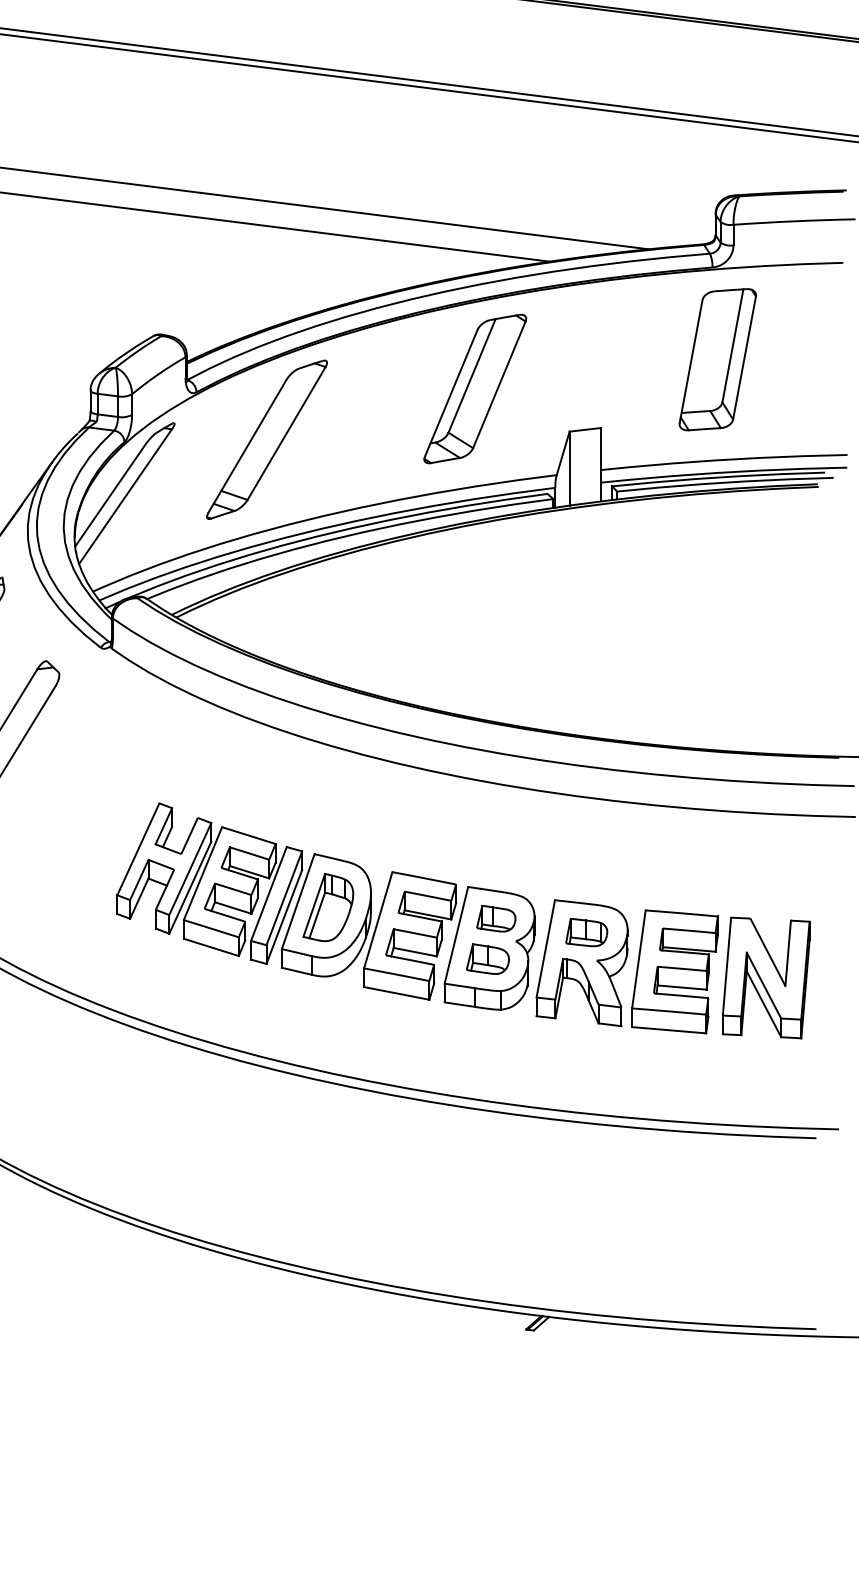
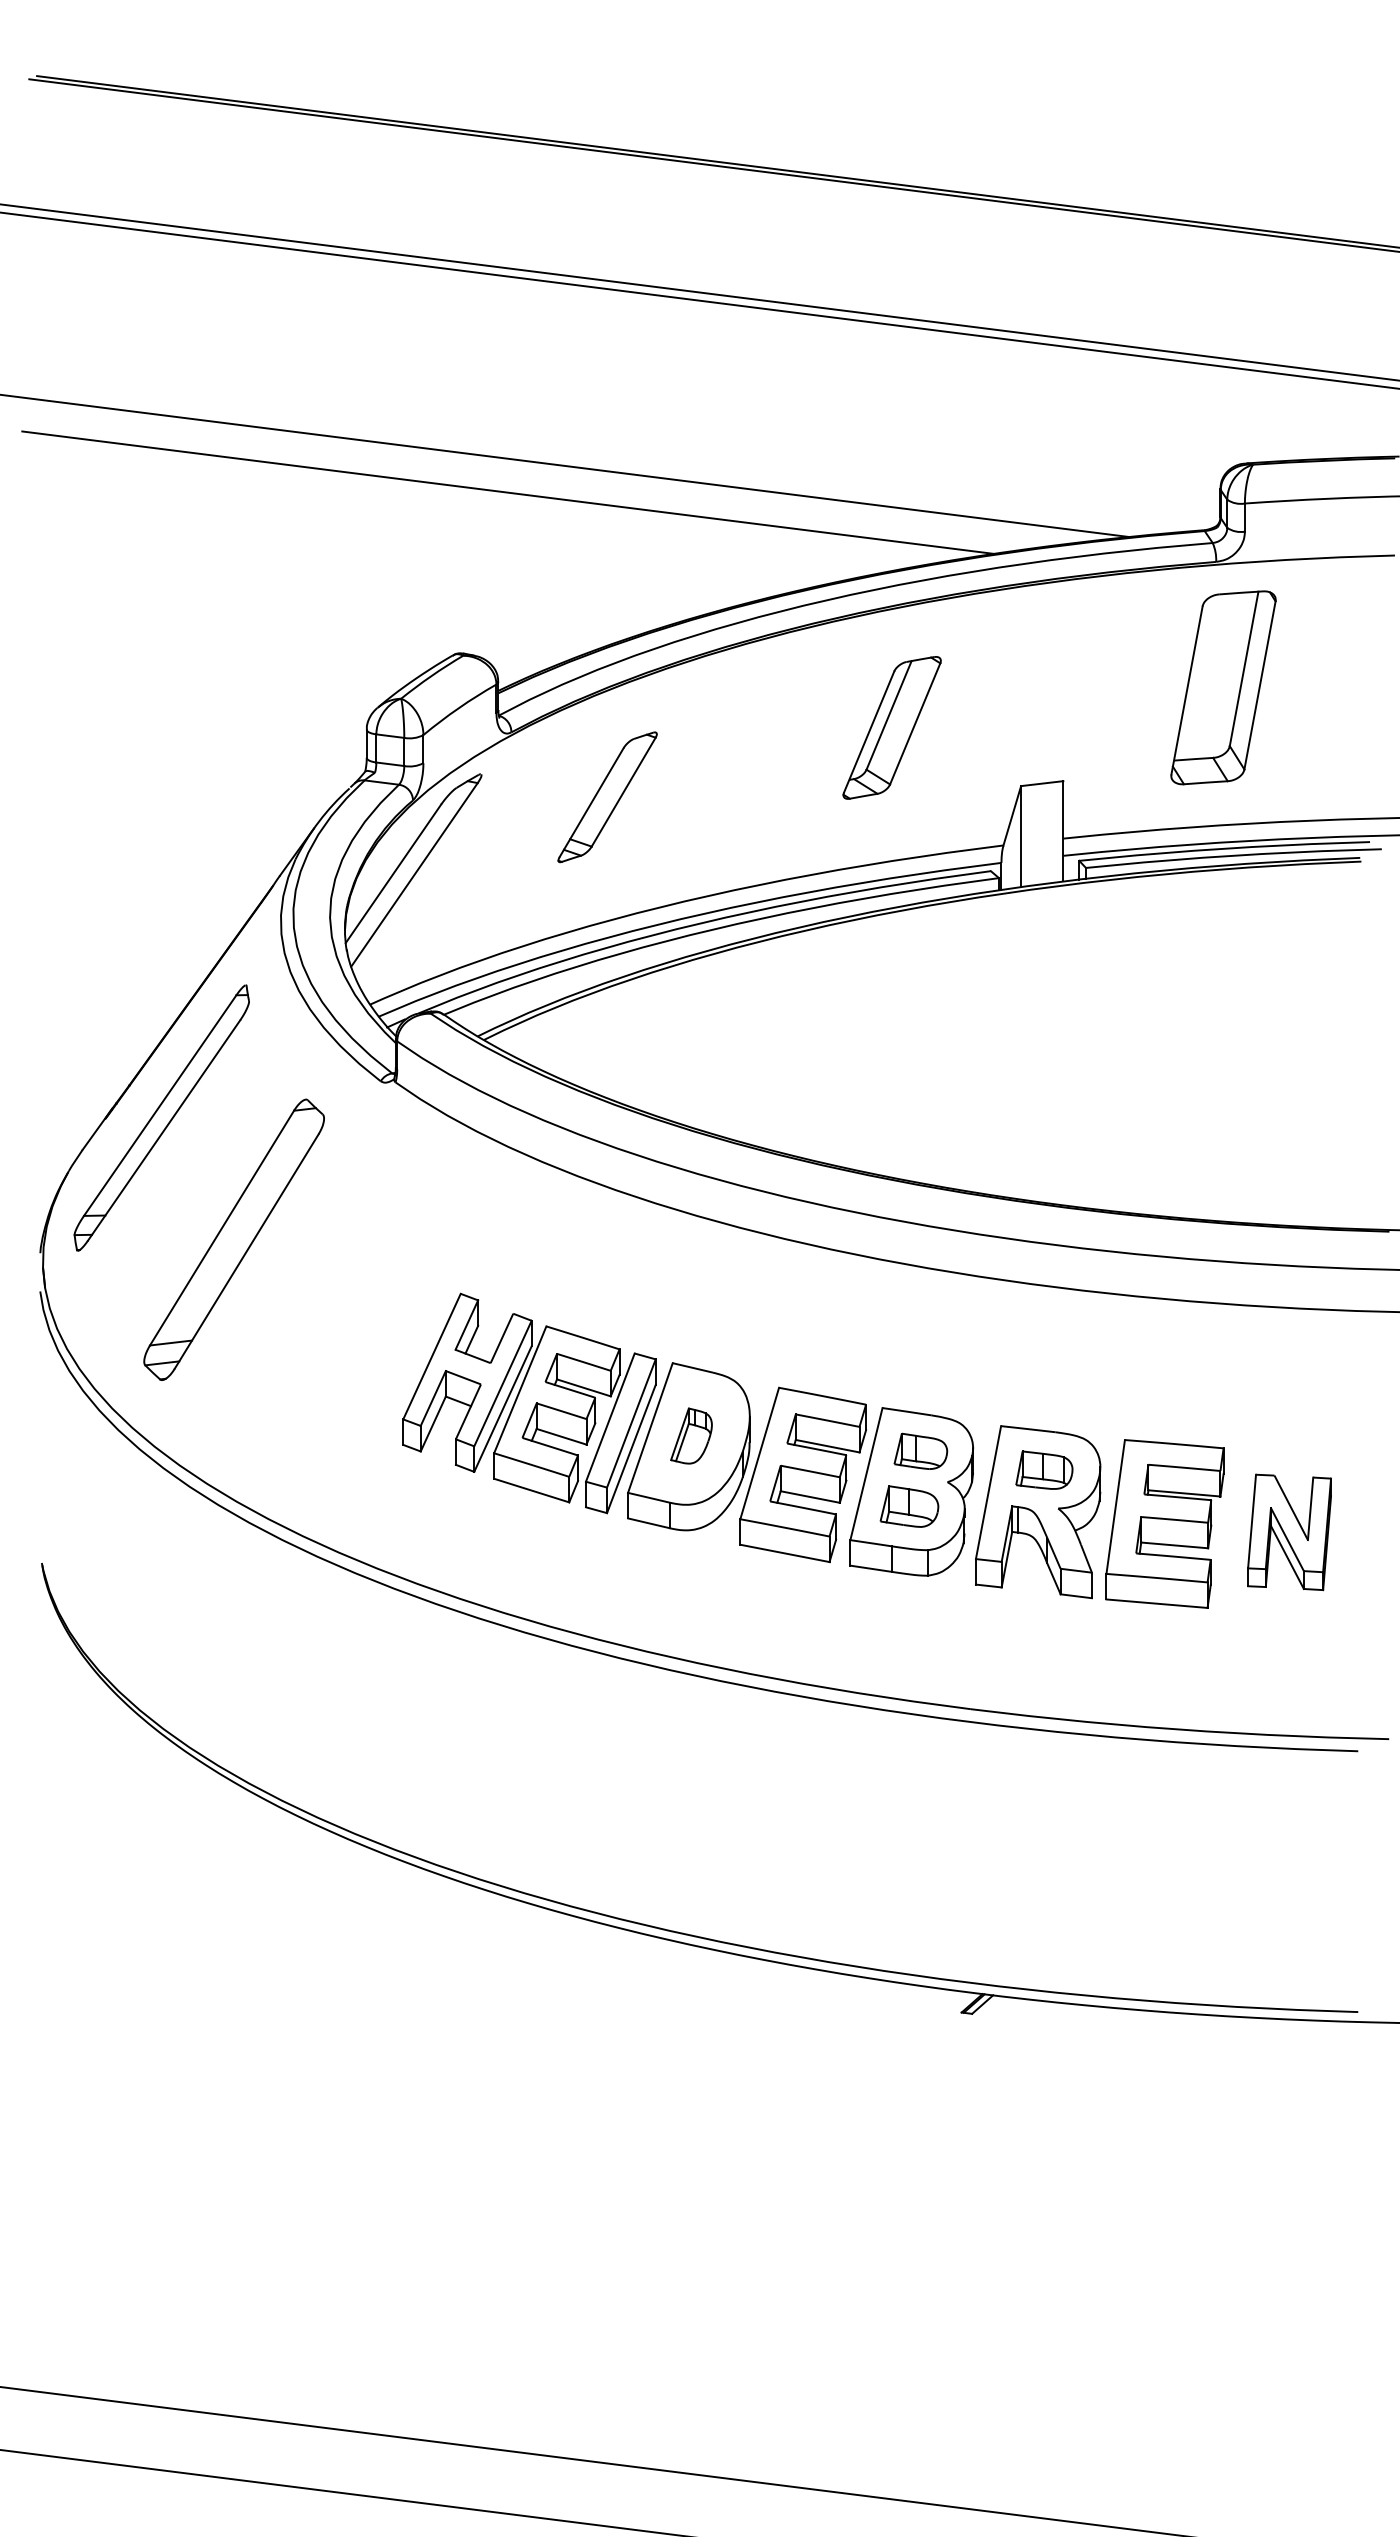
part: (474, 388) -> (891, 727), size x0.7
part: (266, 440) -> (607, 797), size x0.6
part: (328, 907) -> (691, 1435), size x0.6
part: (766, 978) -> (1289, 1532), size x0.7

